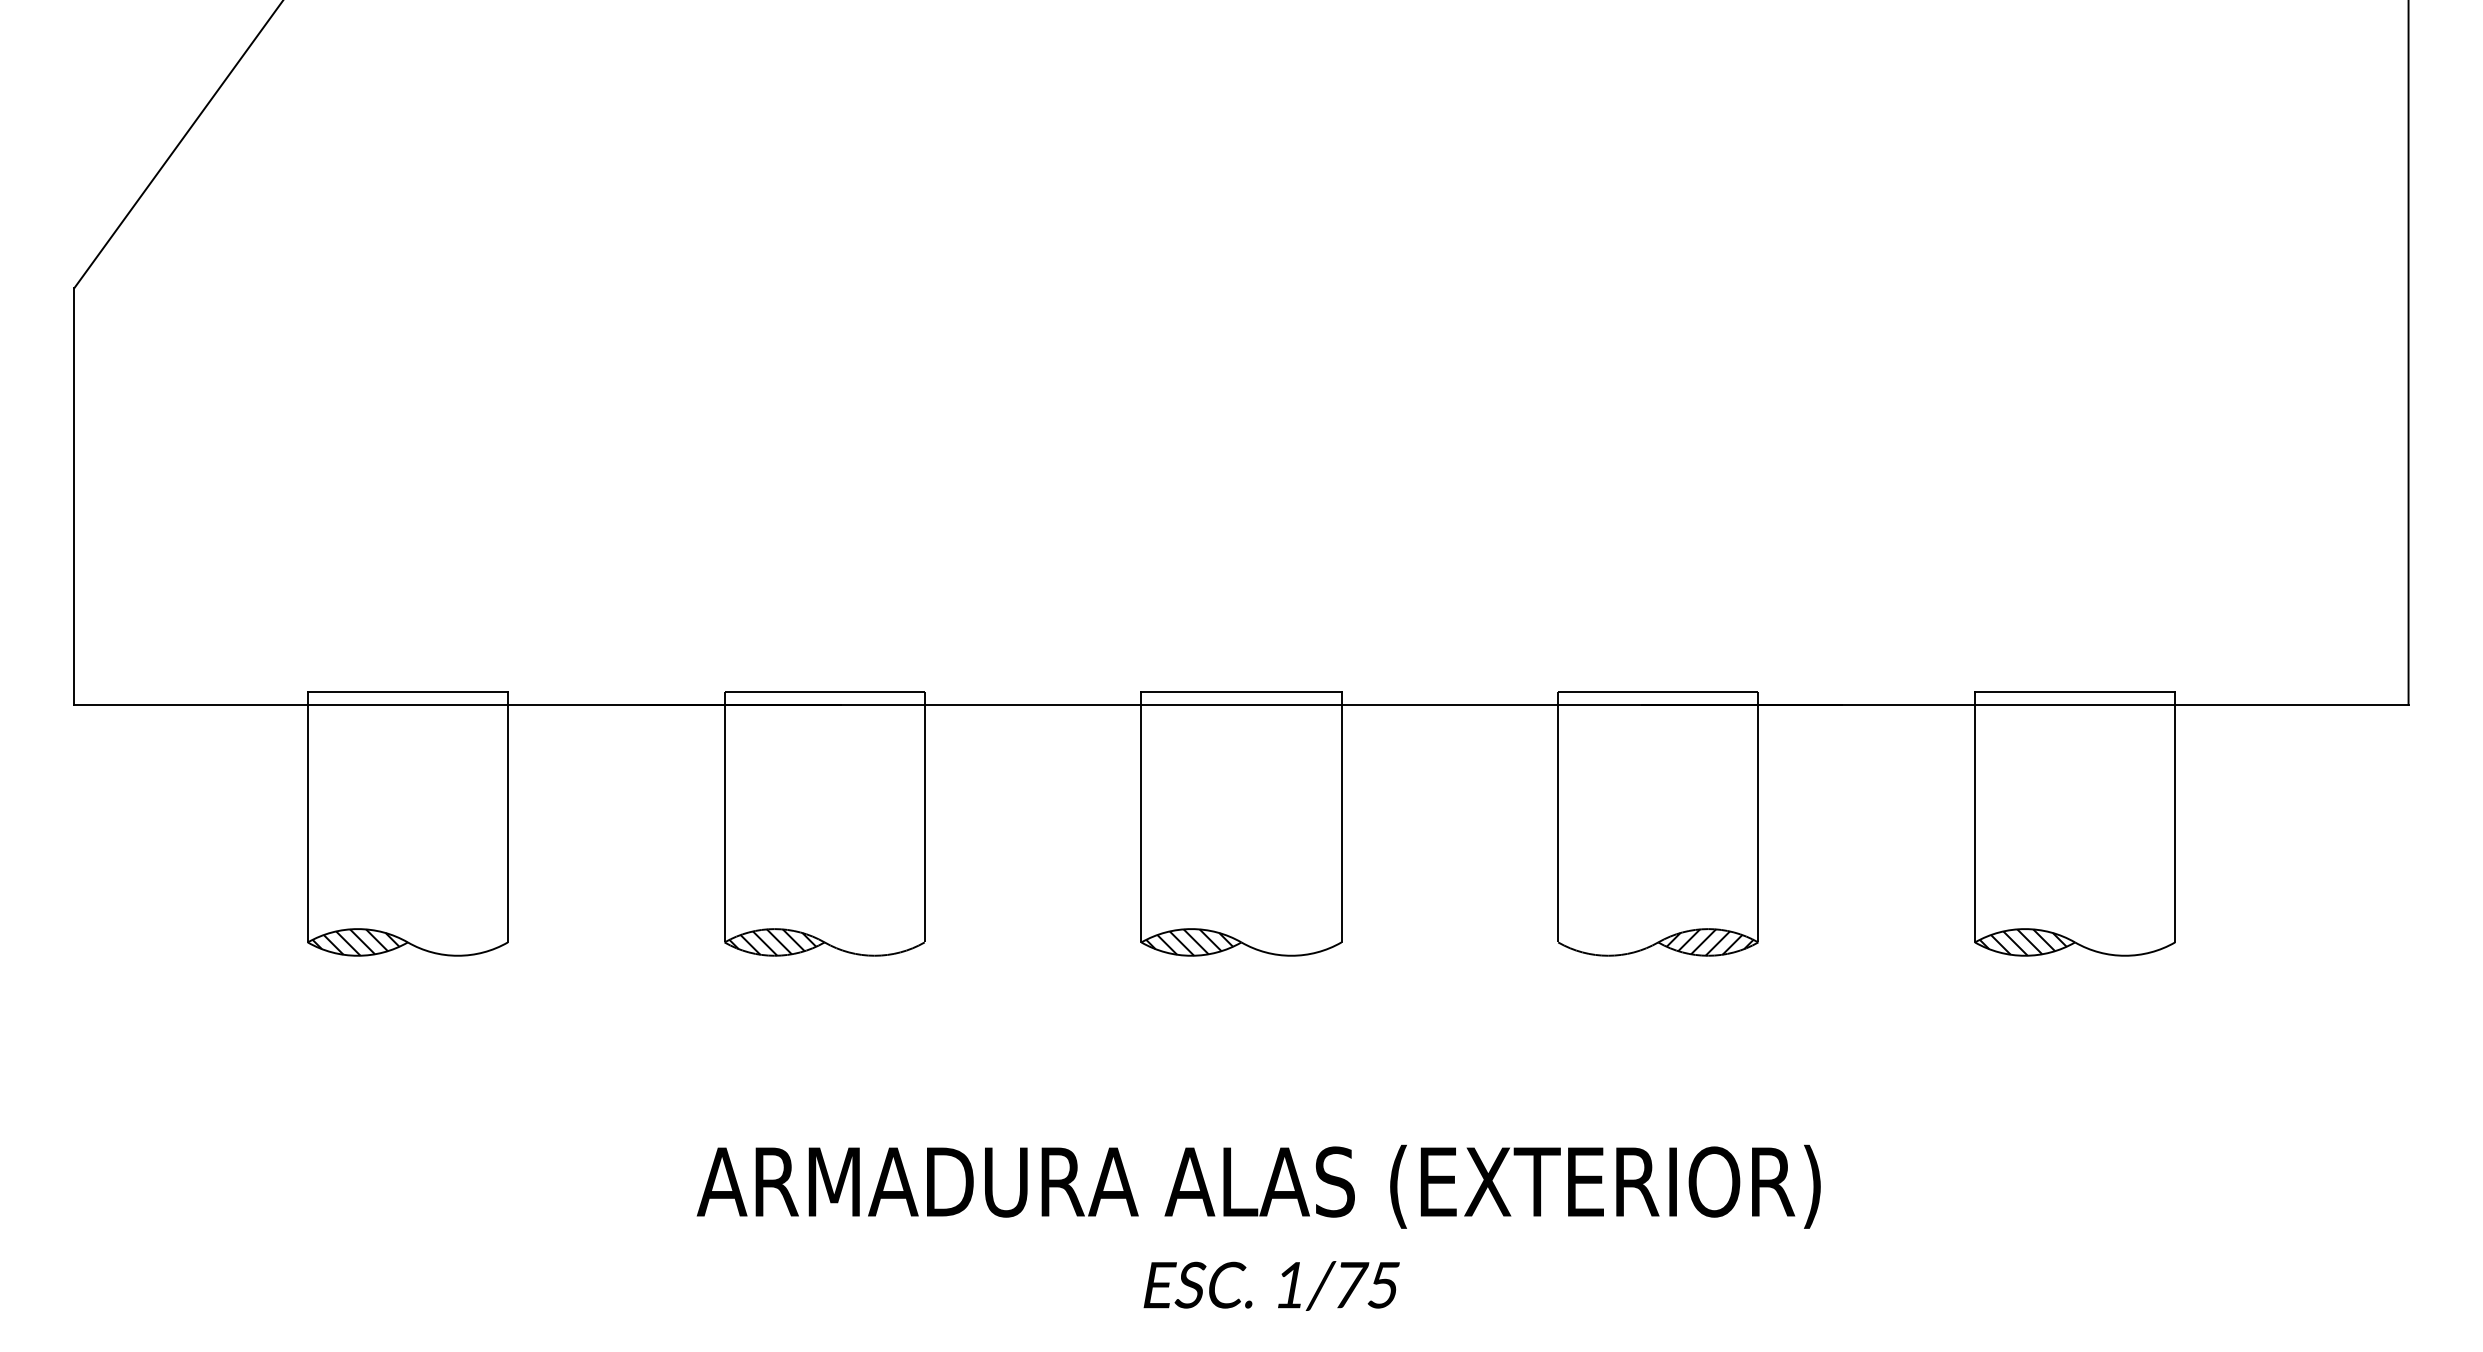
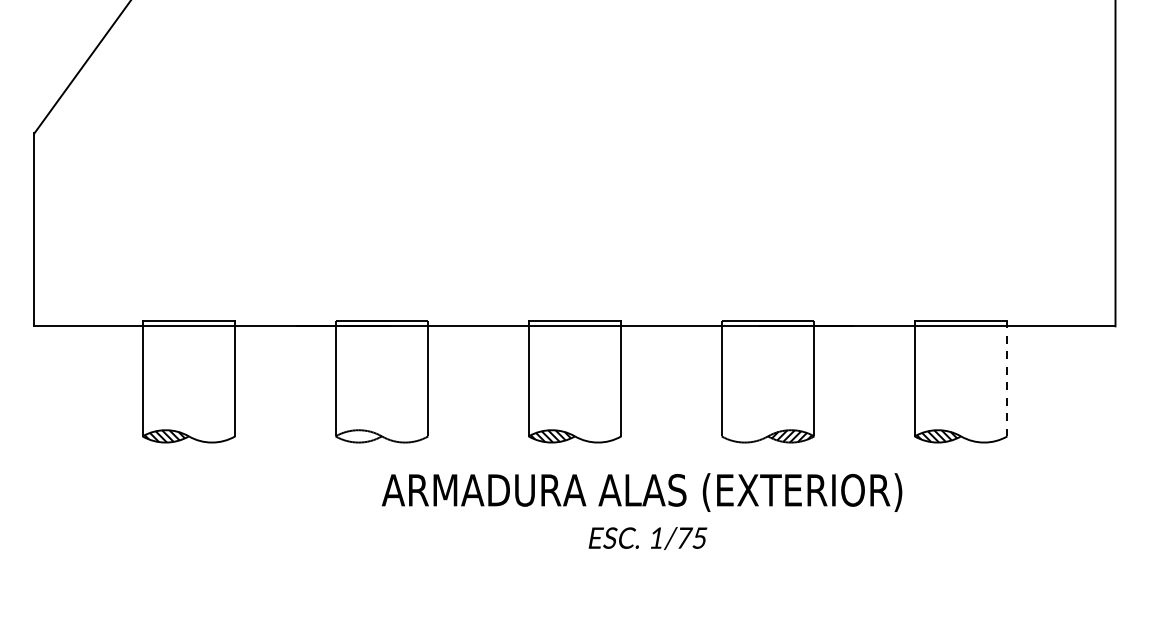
line: (2175, 817) -> (1007, 378), solid -> dashed
hatch: (771, 942) -> (357, 436), removed
text: (1259, 1227) -> (642, 511), moved

